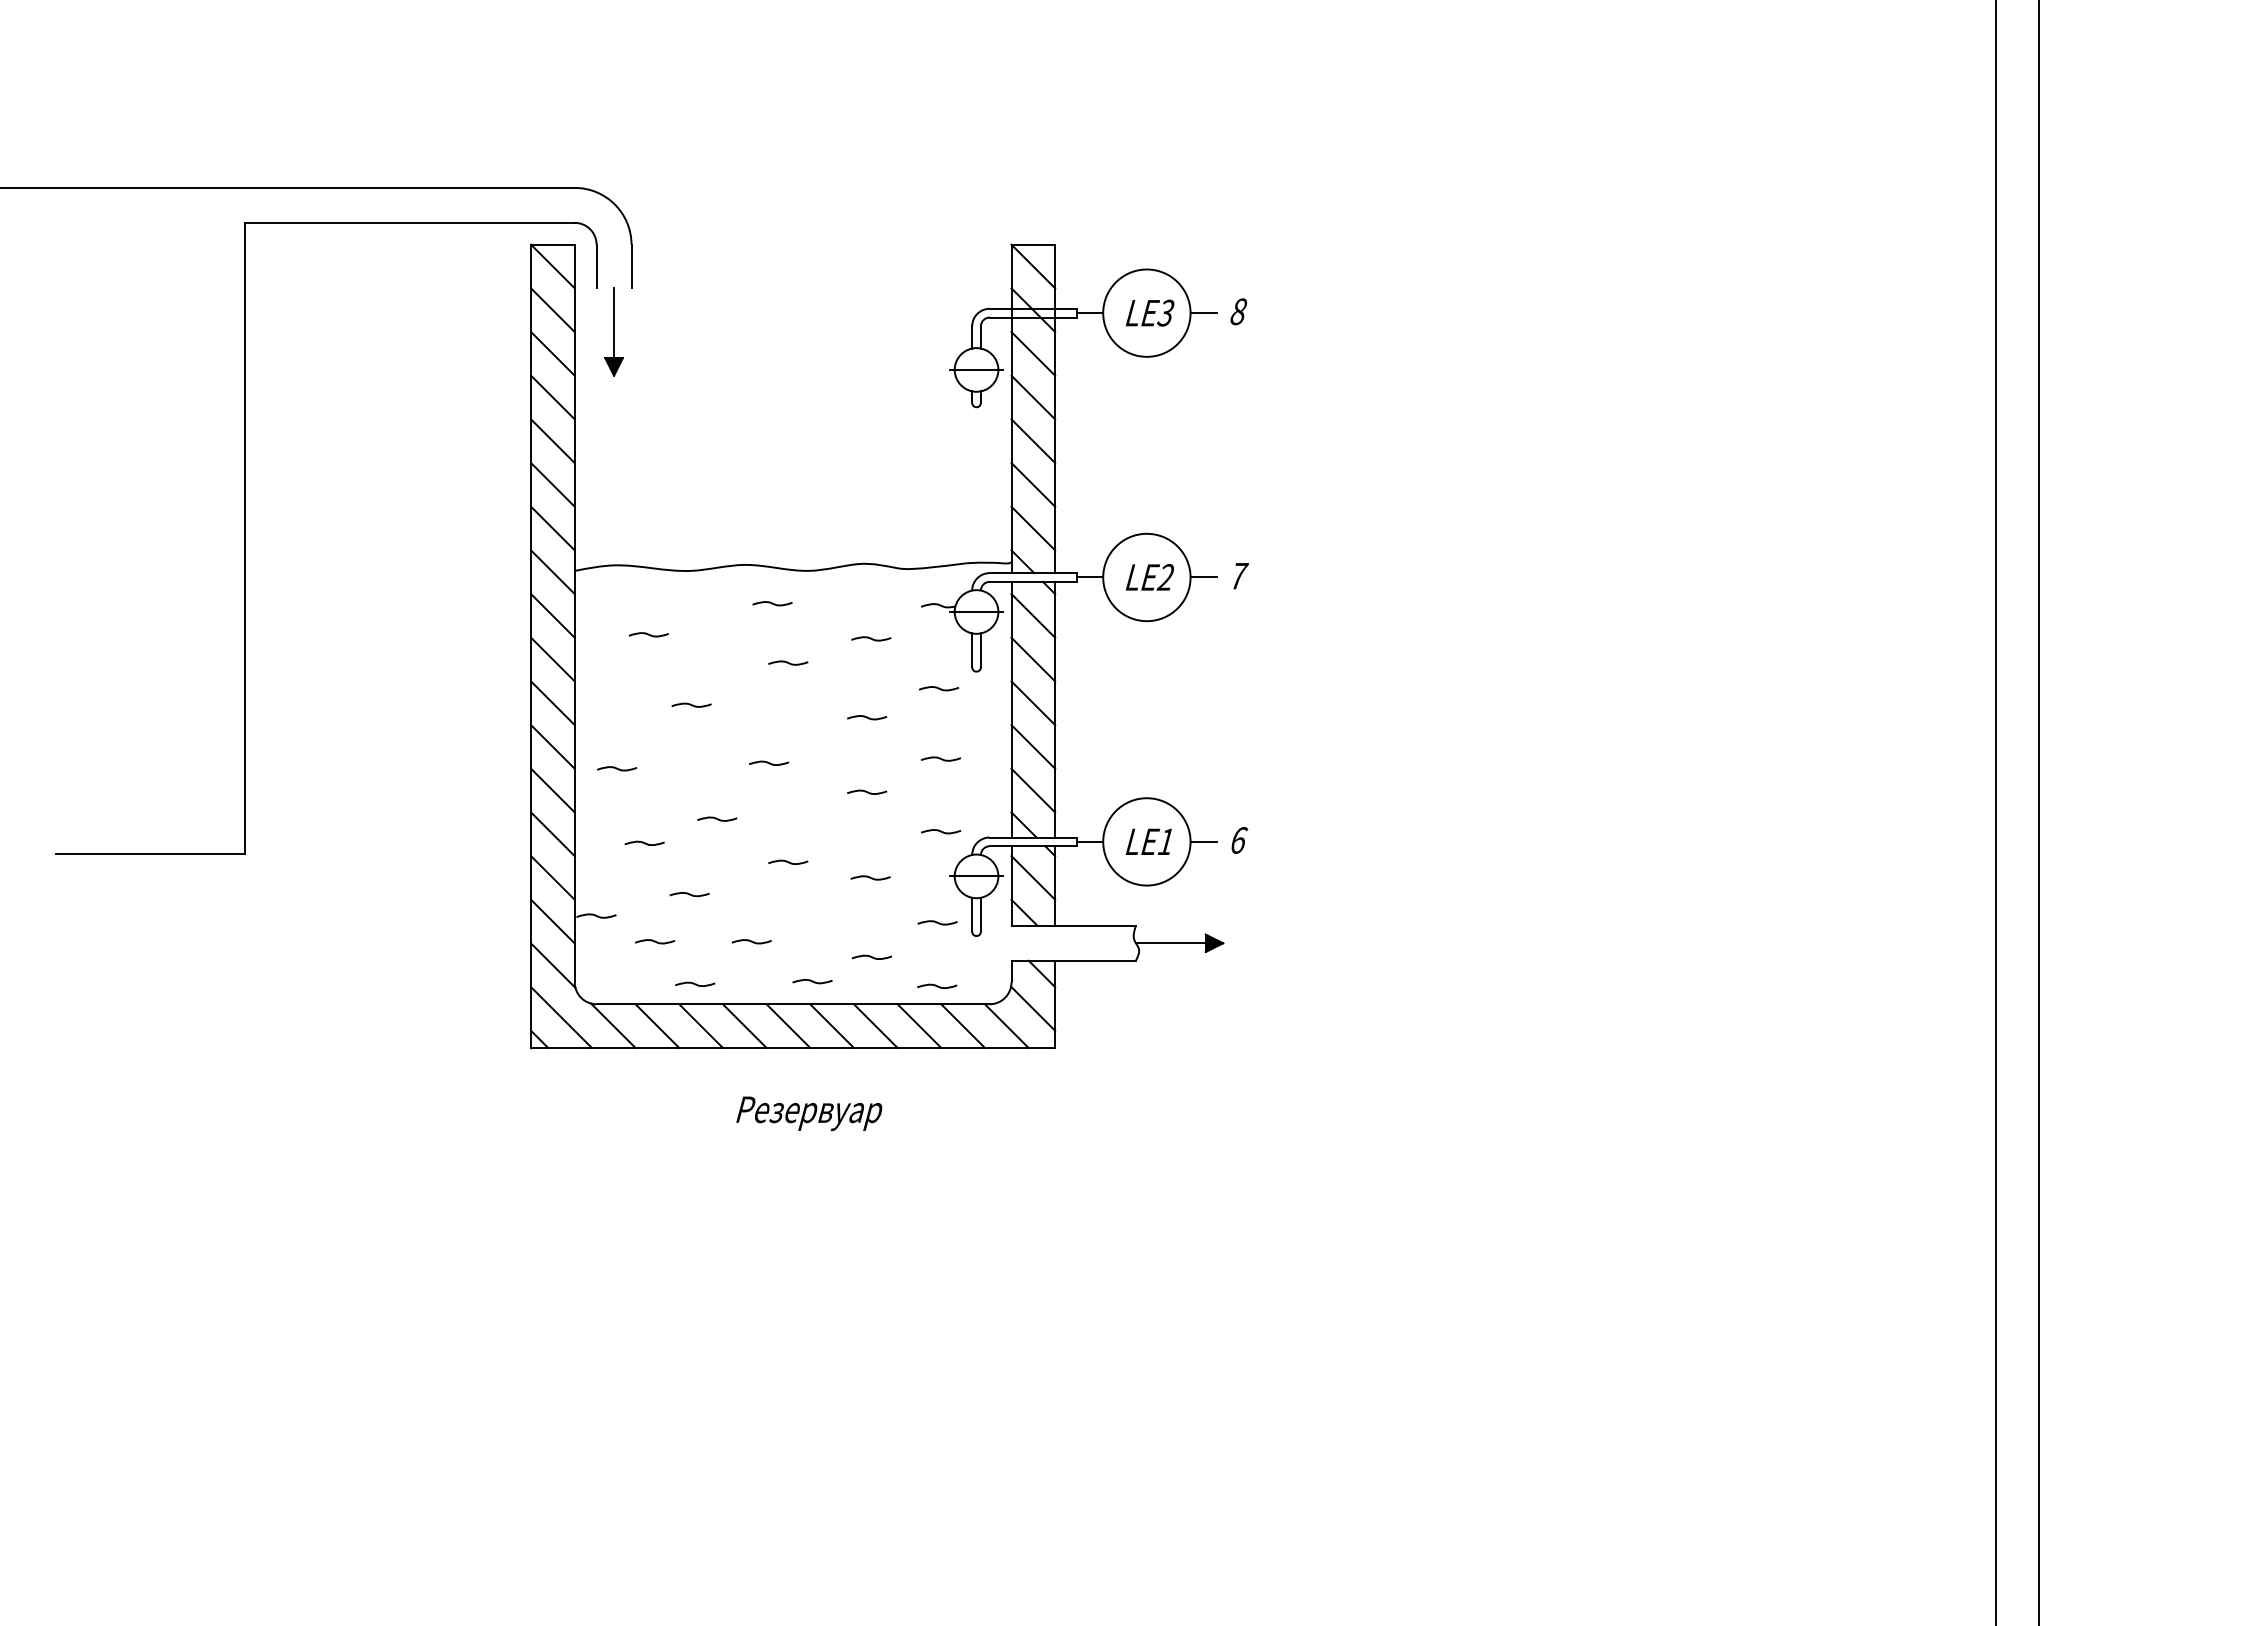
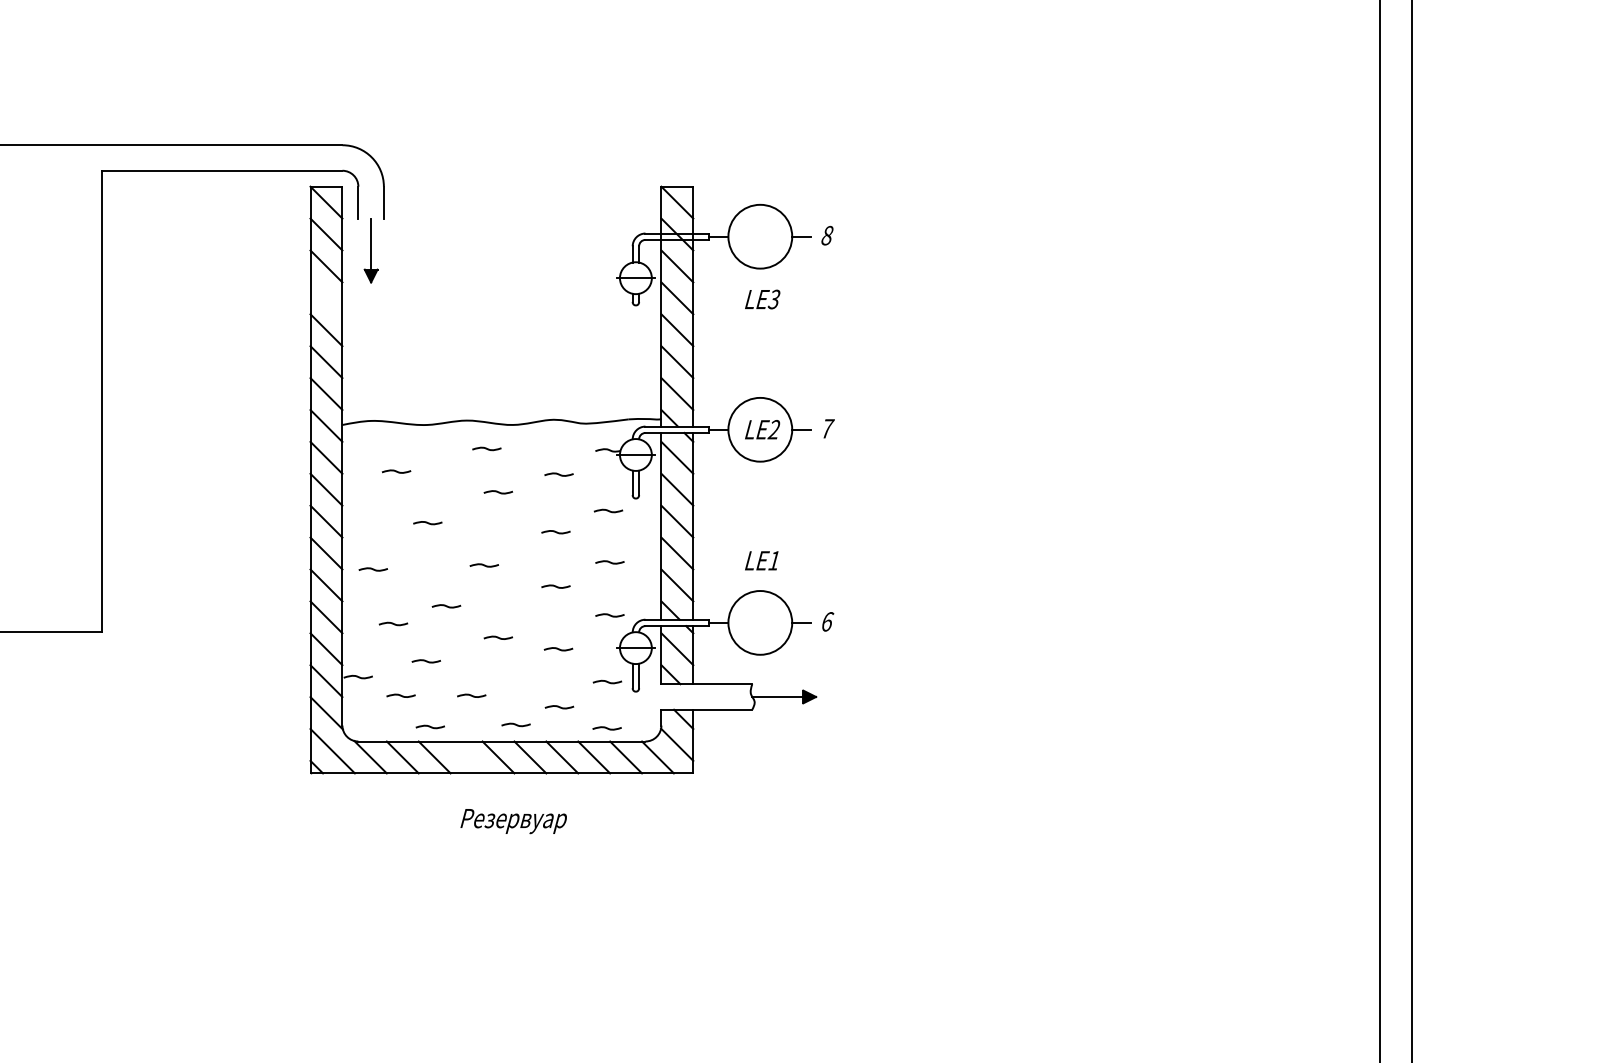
text: (1149, 312) -> (762, 299), moved
line: (552, 397) -> (326, 298), removed
text: (1148, 841) -> (761, 560), moved
line: (744, 1025) -> (466, 757), removed

